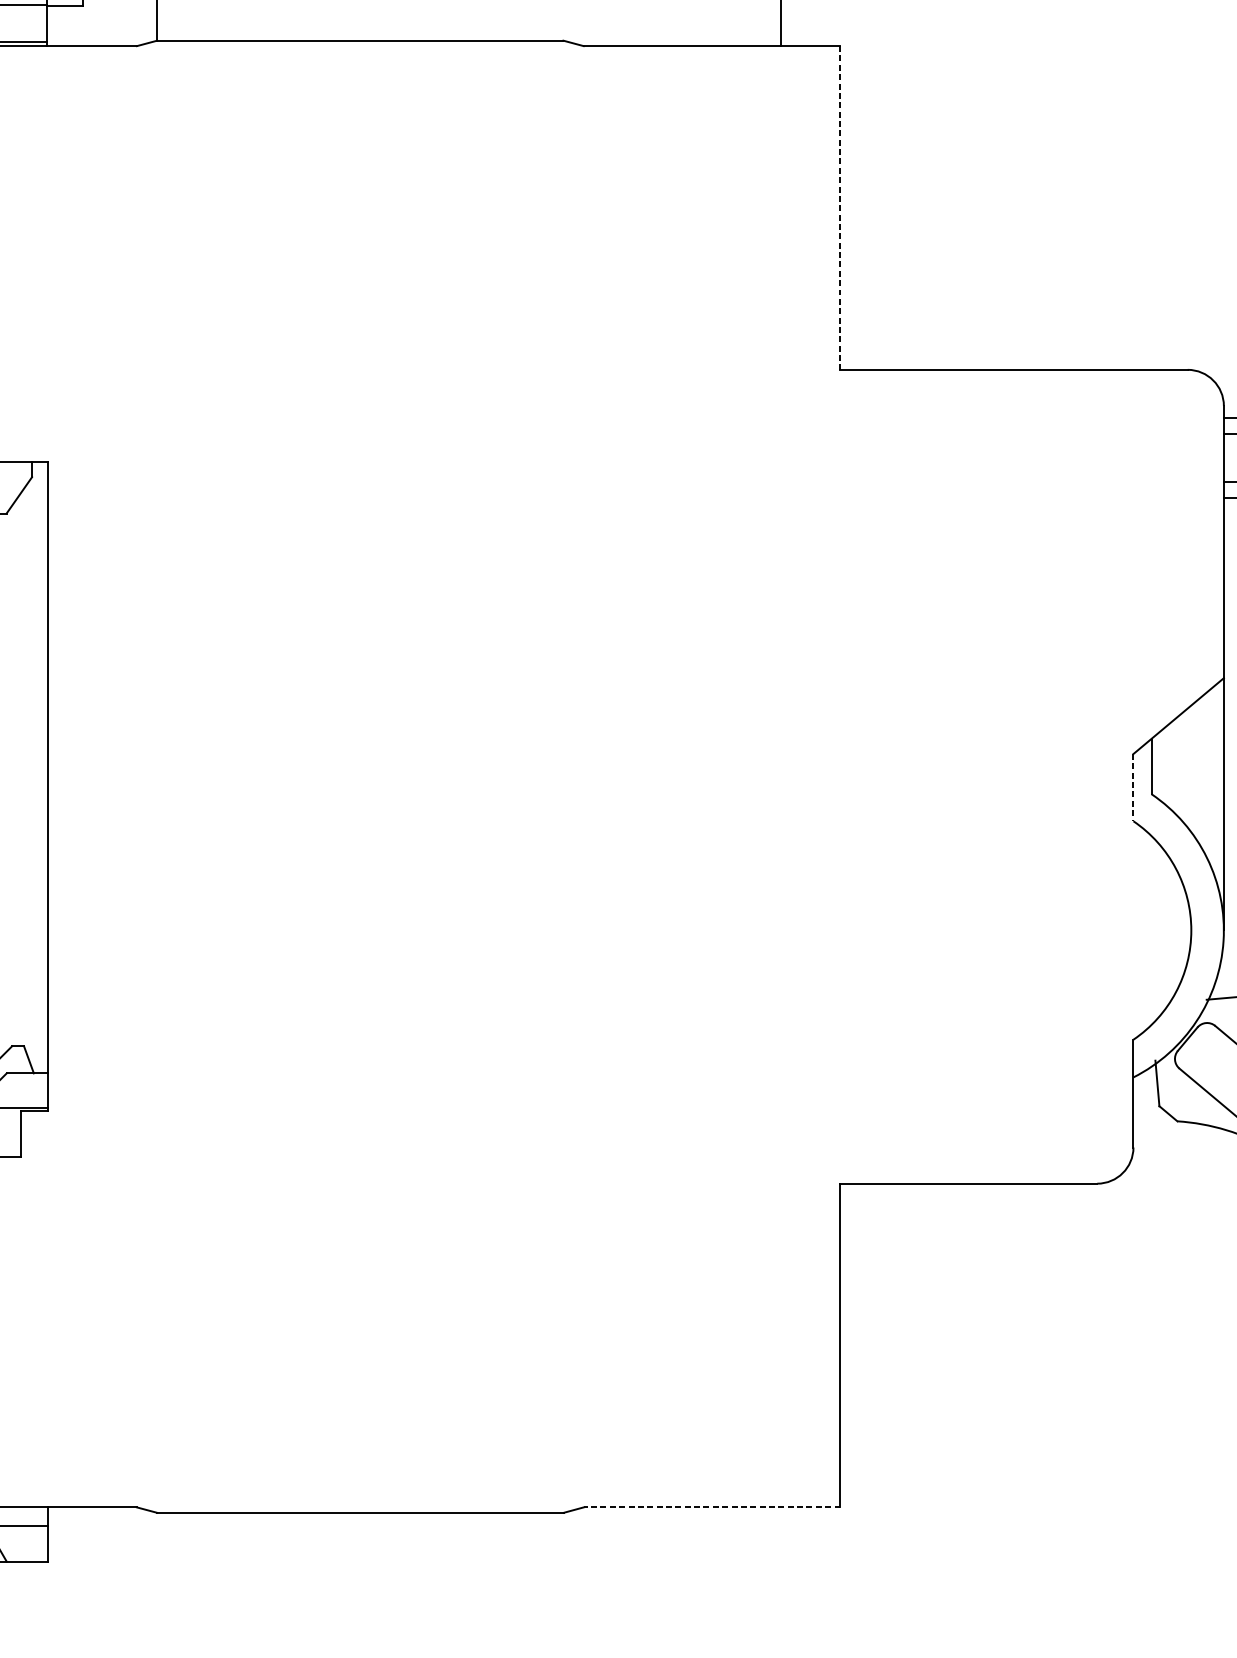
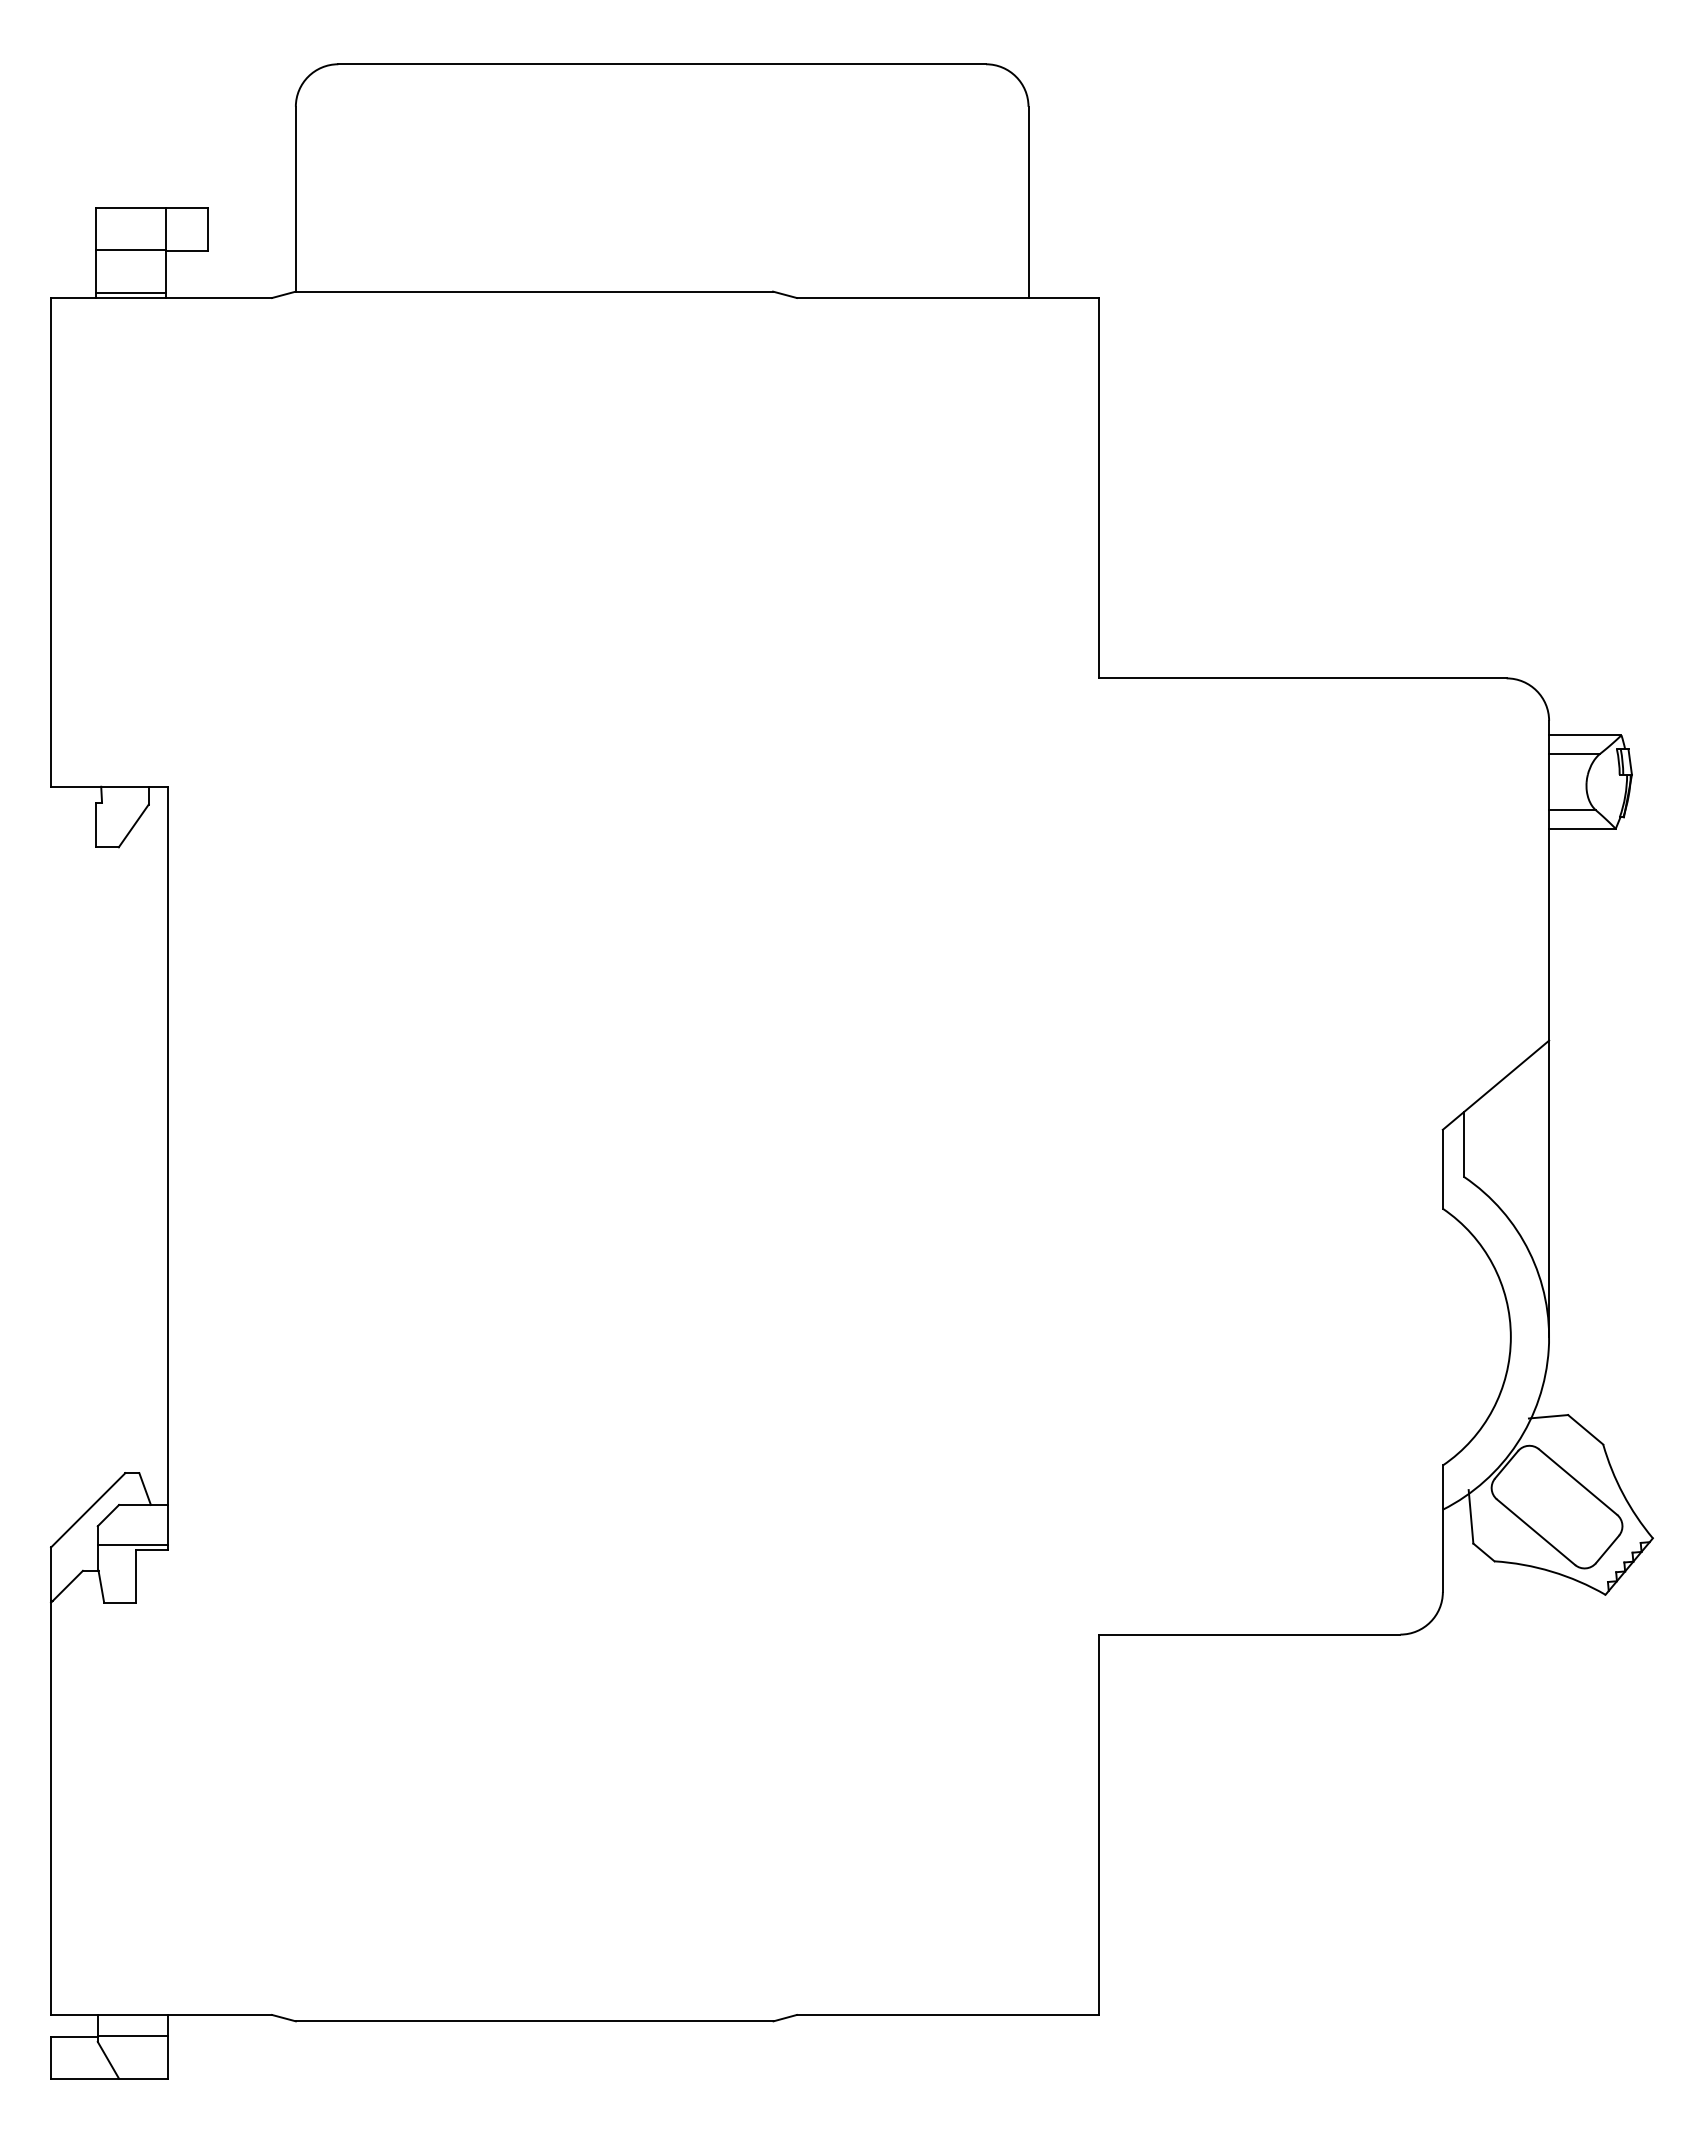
line: (840, 208) -> (1098, 488), dashed -> solid
line: (1133, 787) -> (1442, 1169), dashed -> solid
line: (711, 1507) -> (947, 2014), dashed -> solid

